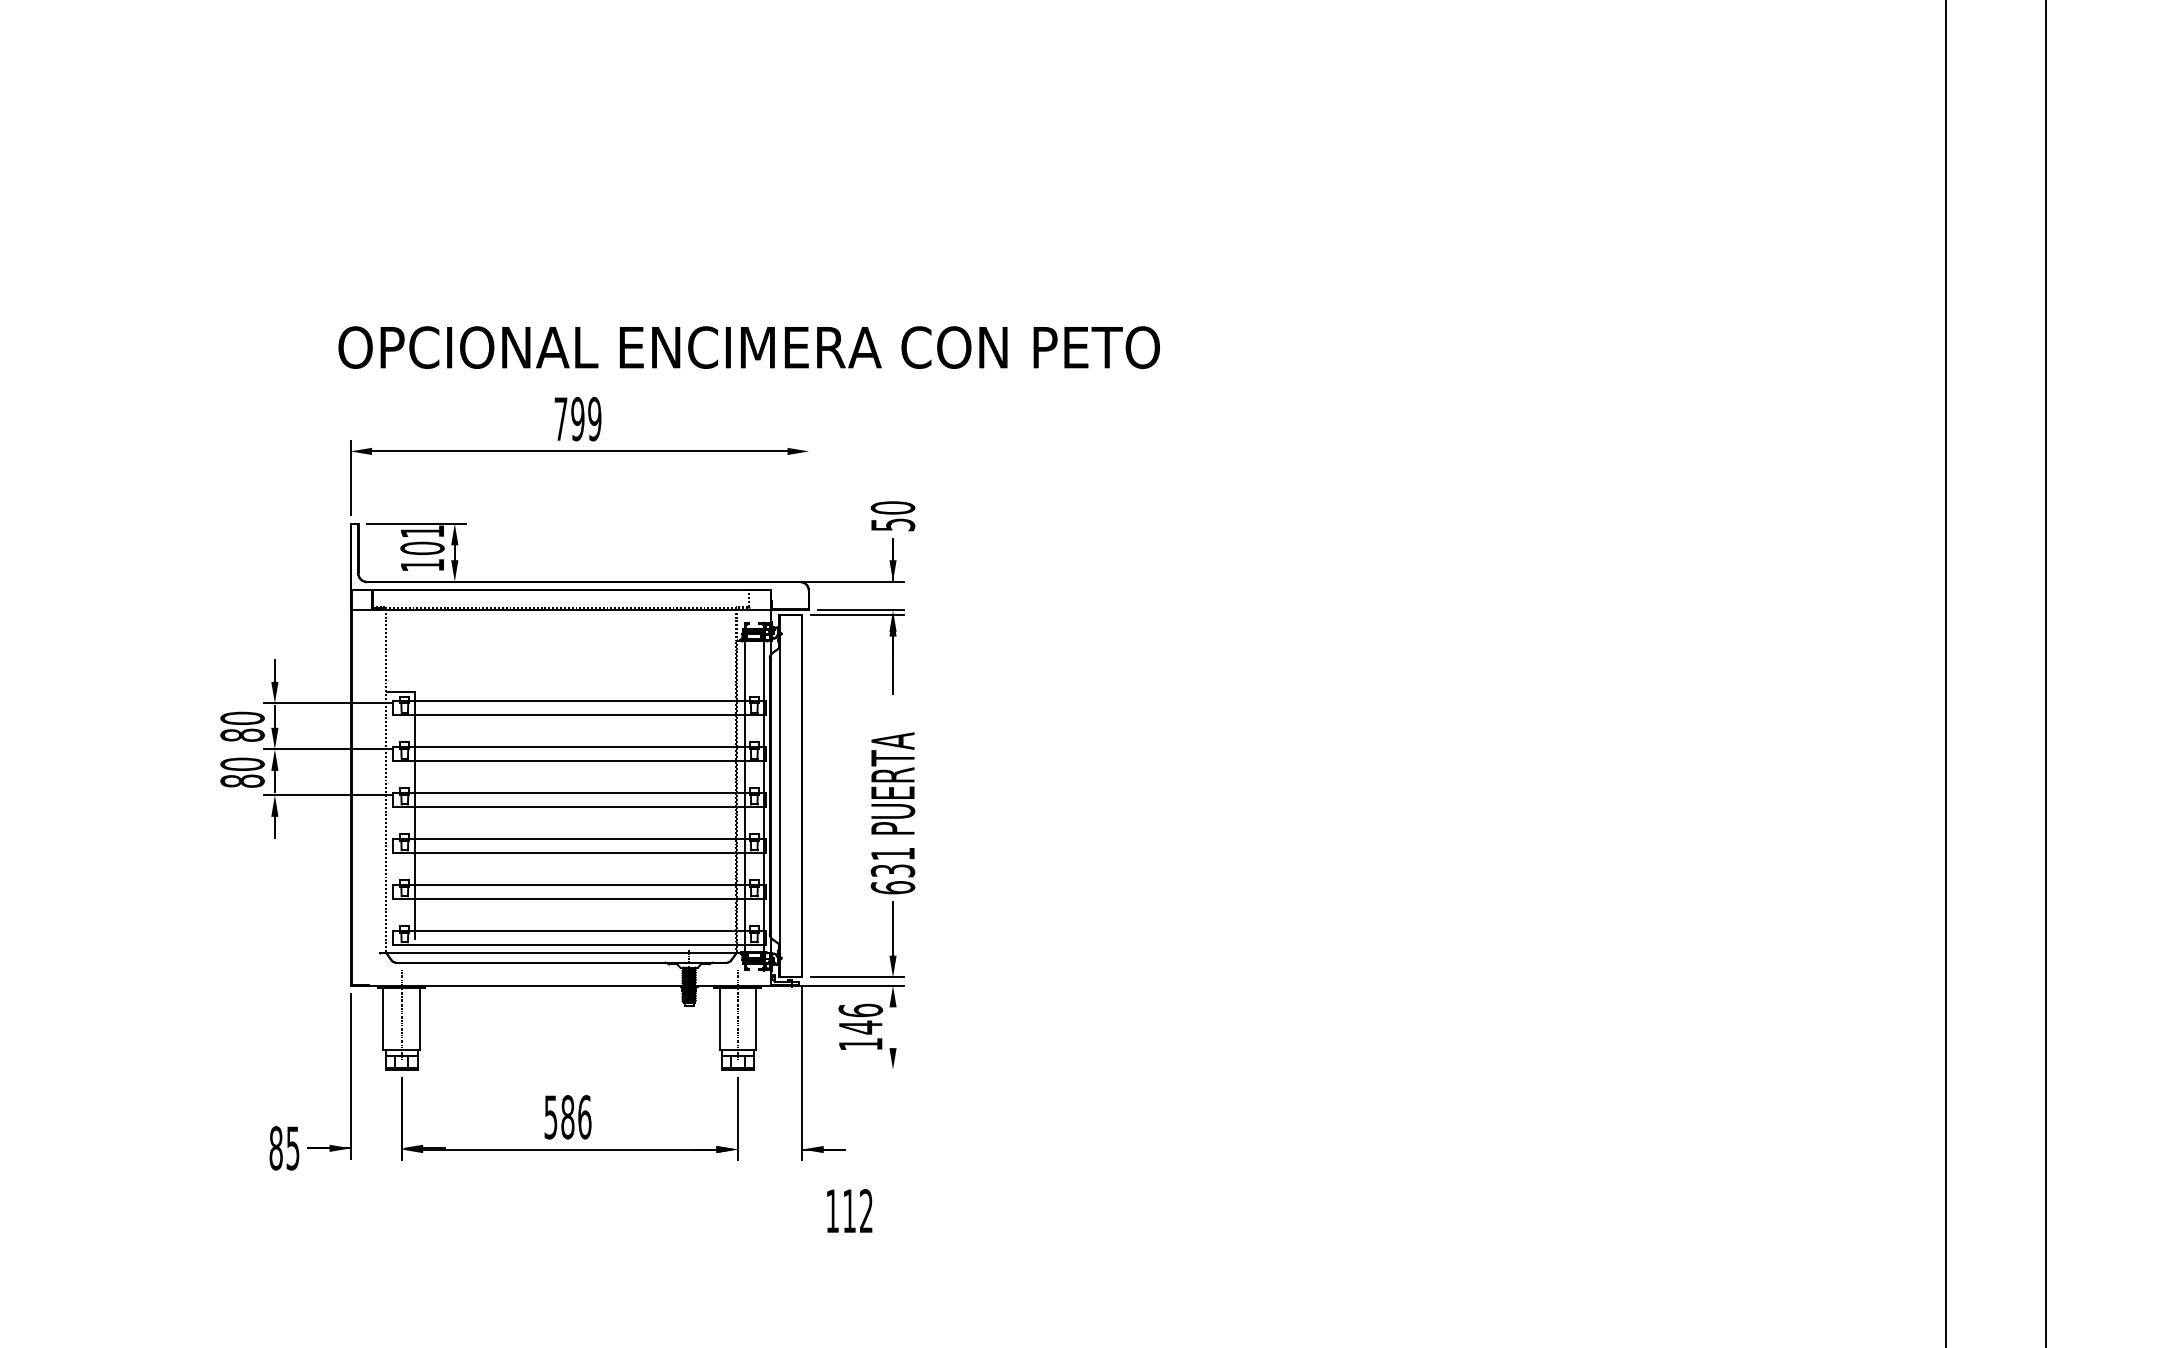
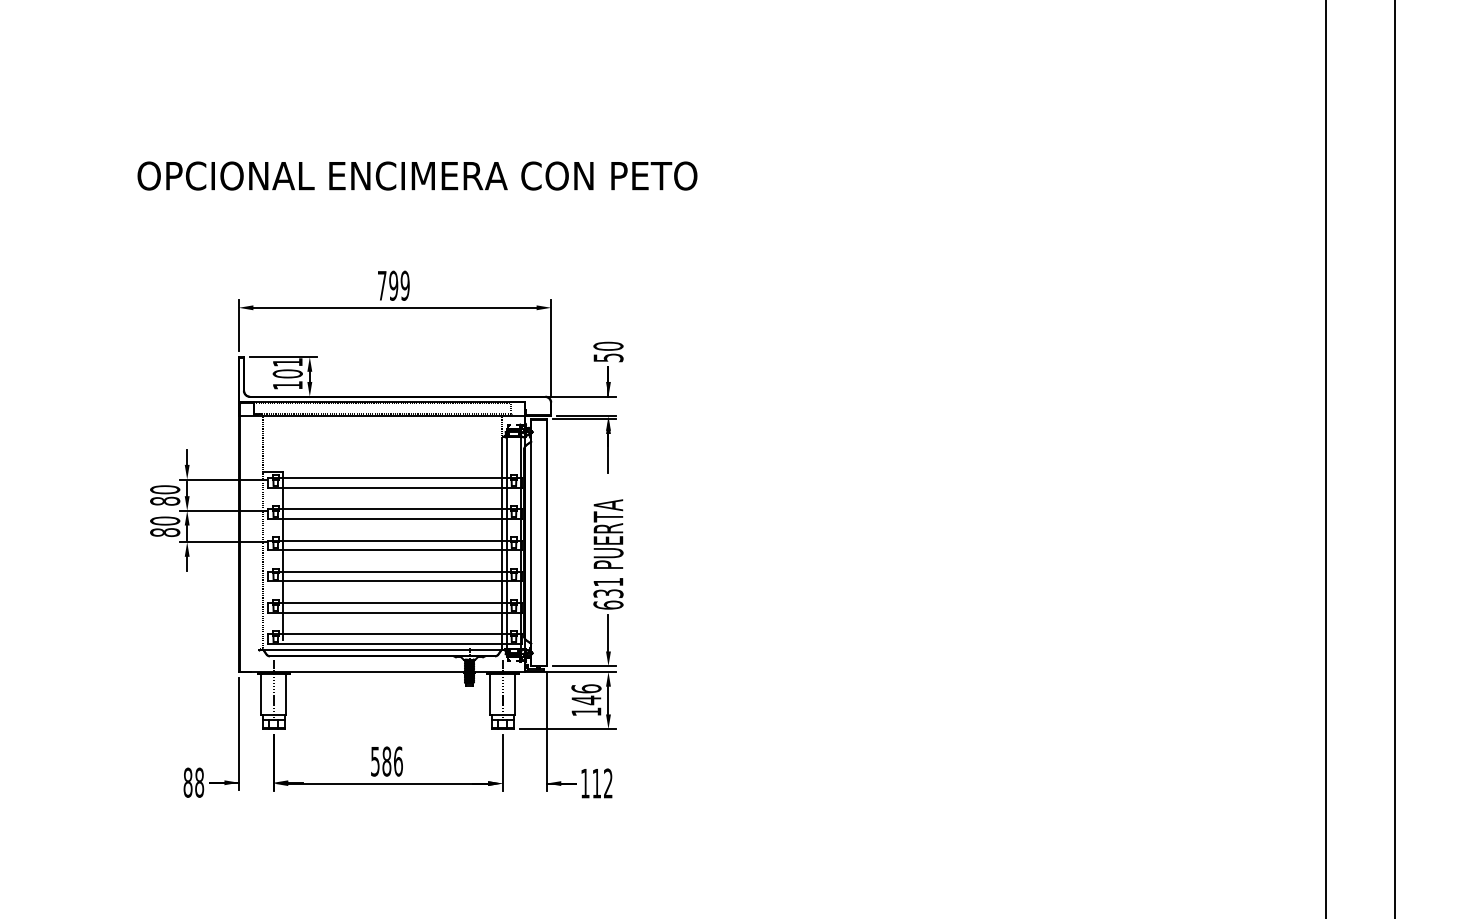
text: (749, 346) -> (417, 175), moved
line: (809, 511) -> (551, 348), added
line: (893, 1027) -> (608, 700), added
line: (832, 1070) -> (567, 729), added
text: (292, 1147) -> (199, 782), 85 -> 88
text: (849, 1211) -> (596, 783), moved

